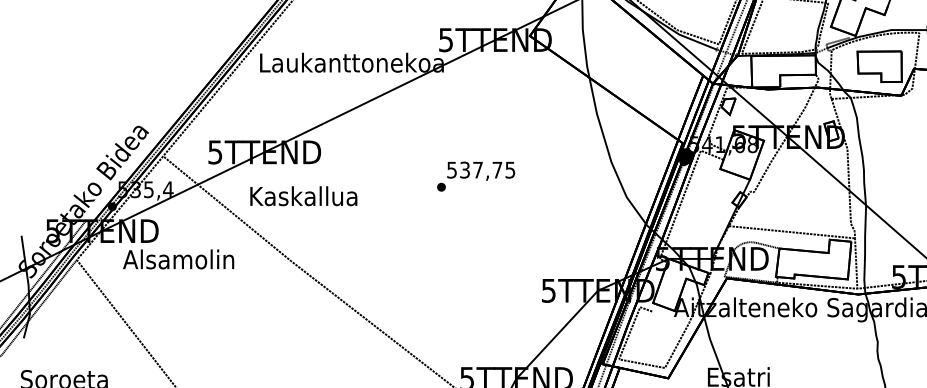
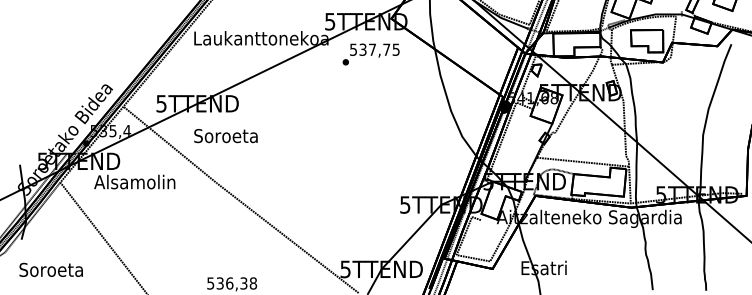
text: (475, 176) -> (370, 54), moved
text: (304, 195) -> (226, 135), Kaskallua -> Soroeta

